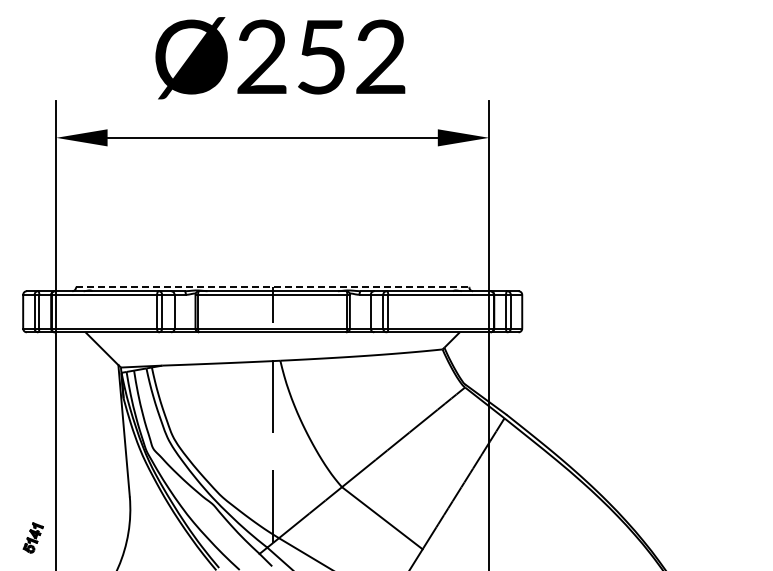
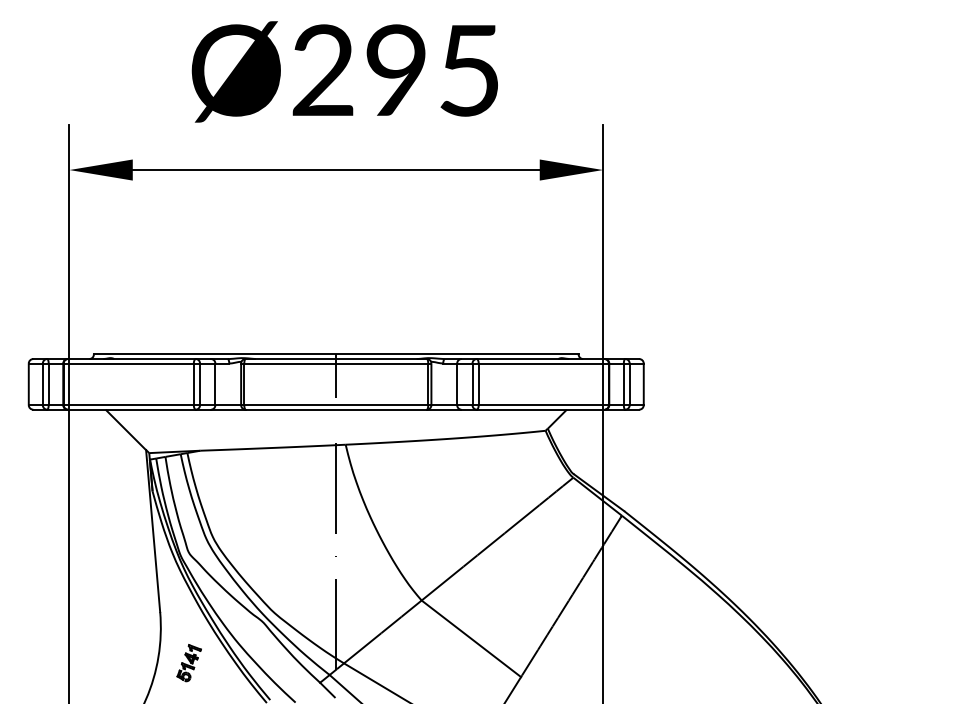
text: (351, 56) -> (433, 69), Ø252 -> Ø295
line: (272, 286) -> (336, 353), dashed -> solid
part: (32, 537) -> (188, 662), moved

